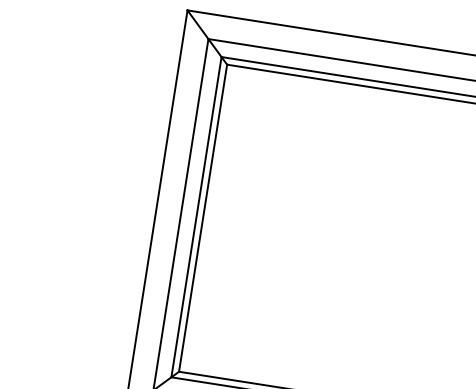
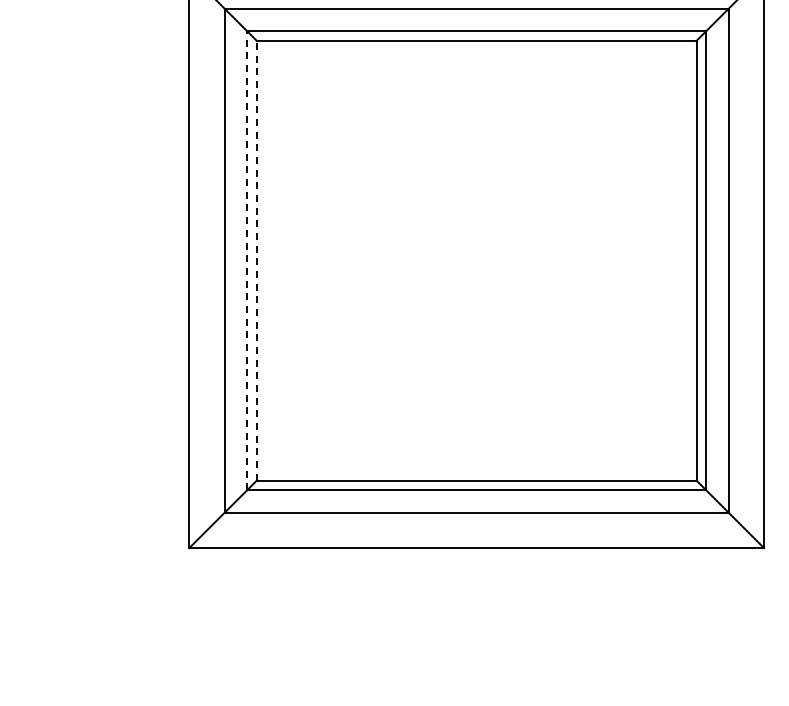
line: (196, 217) -> (247, 260), solid -> dashed
line: (203, 218) -> (256, 260), solid -> dashed

